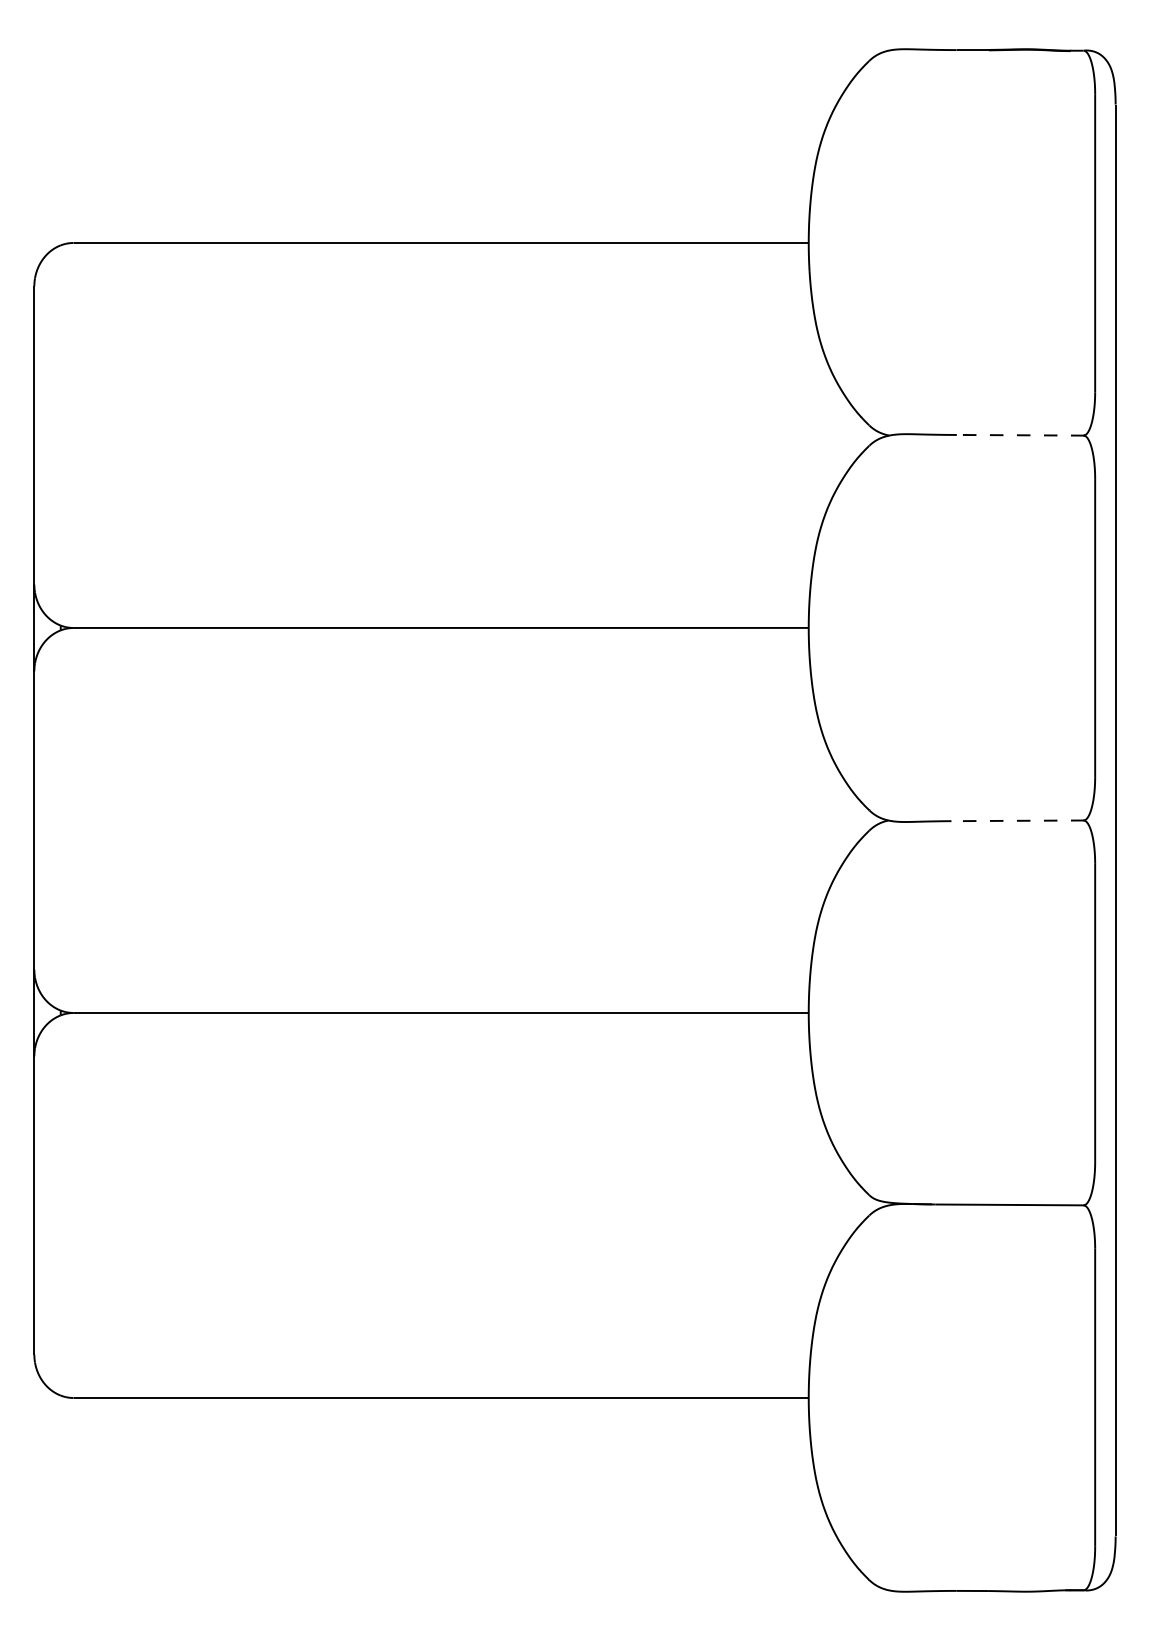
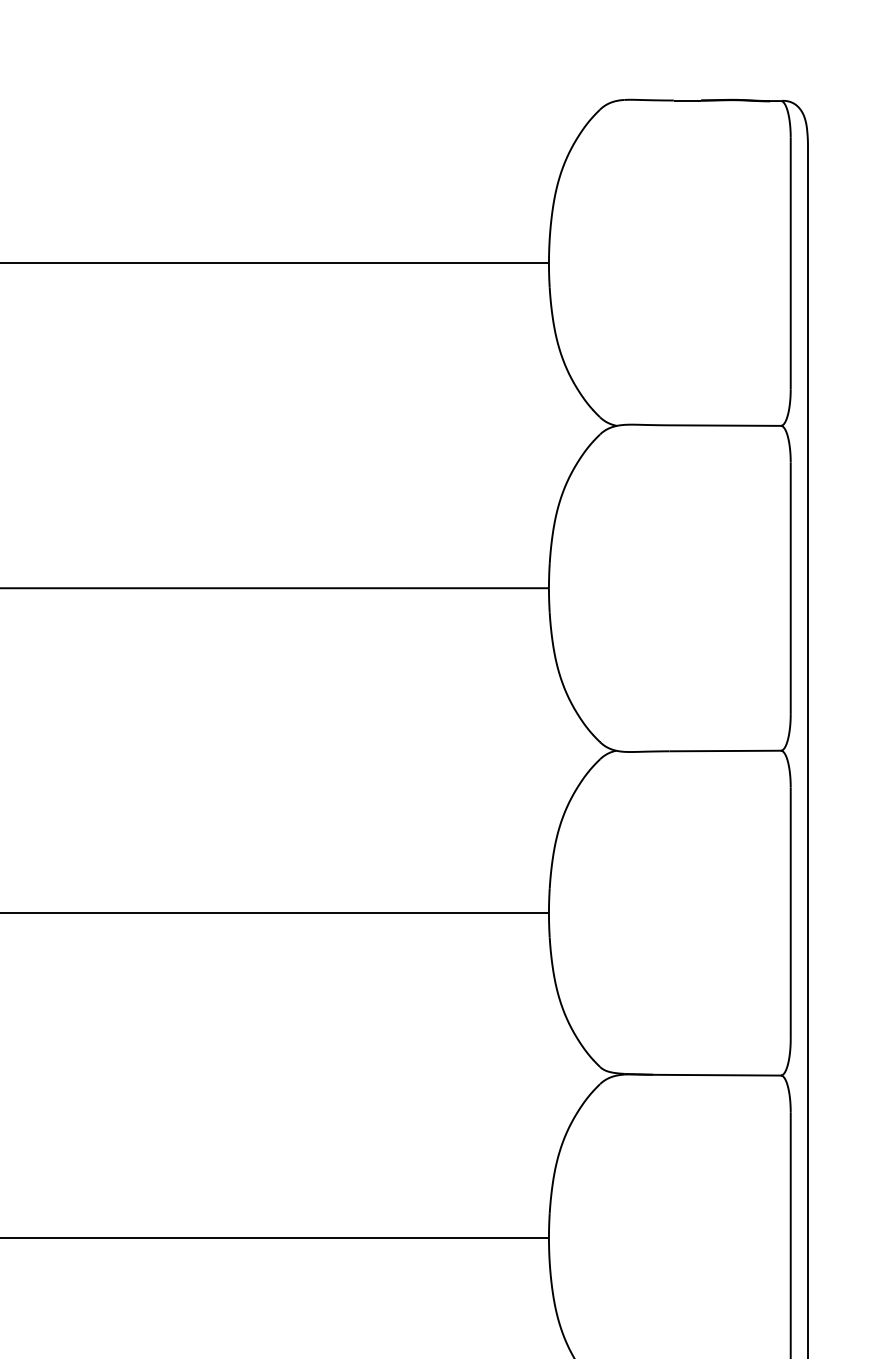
line: (1020, 435) -> (727, 425), dashed -> solid
line: (1017, 820) -> (725, 750), dashed -> solid

